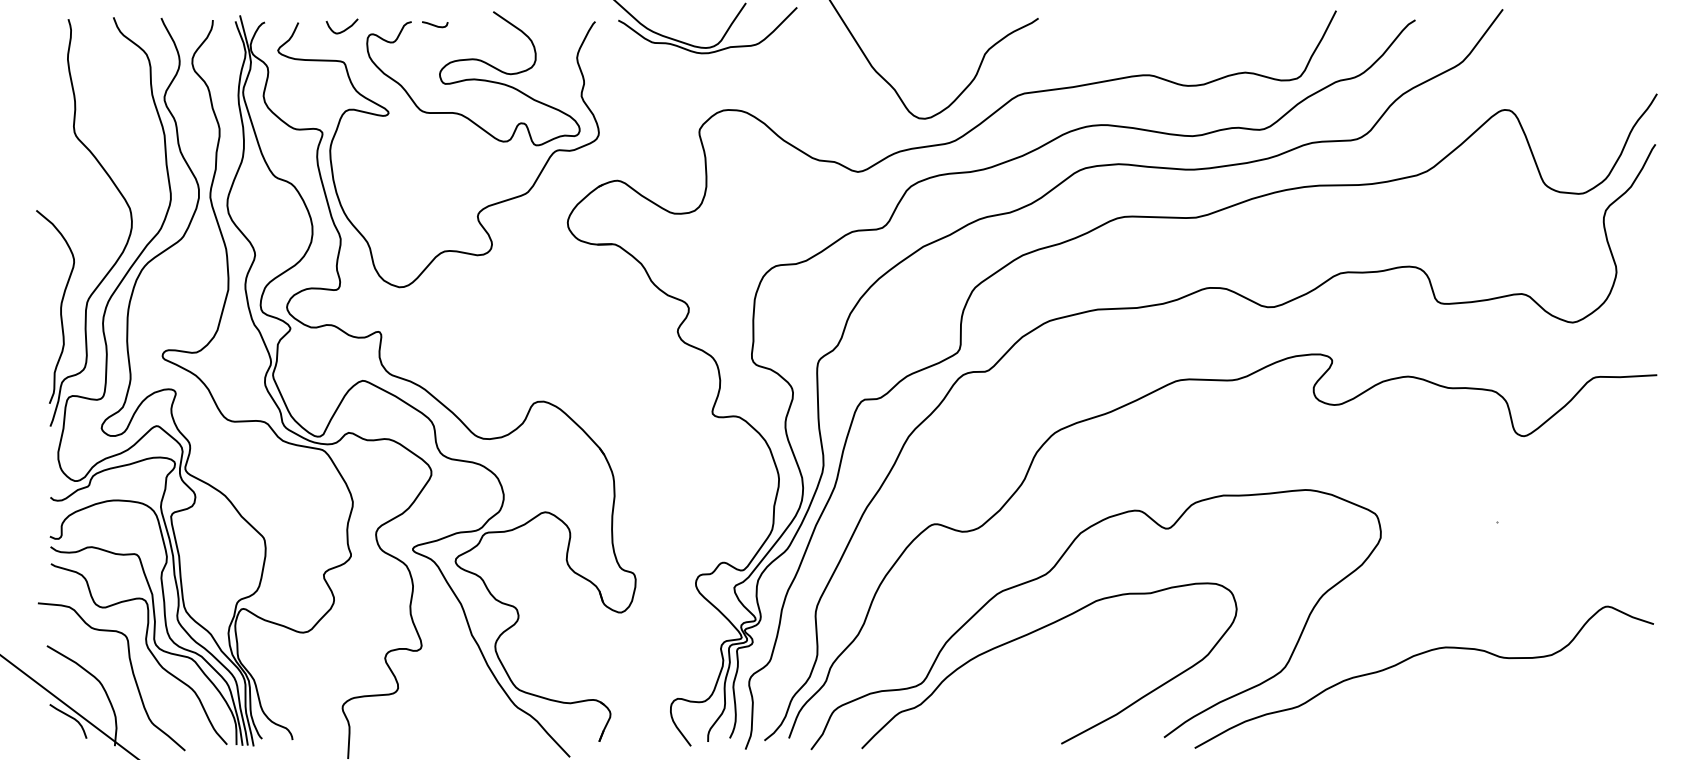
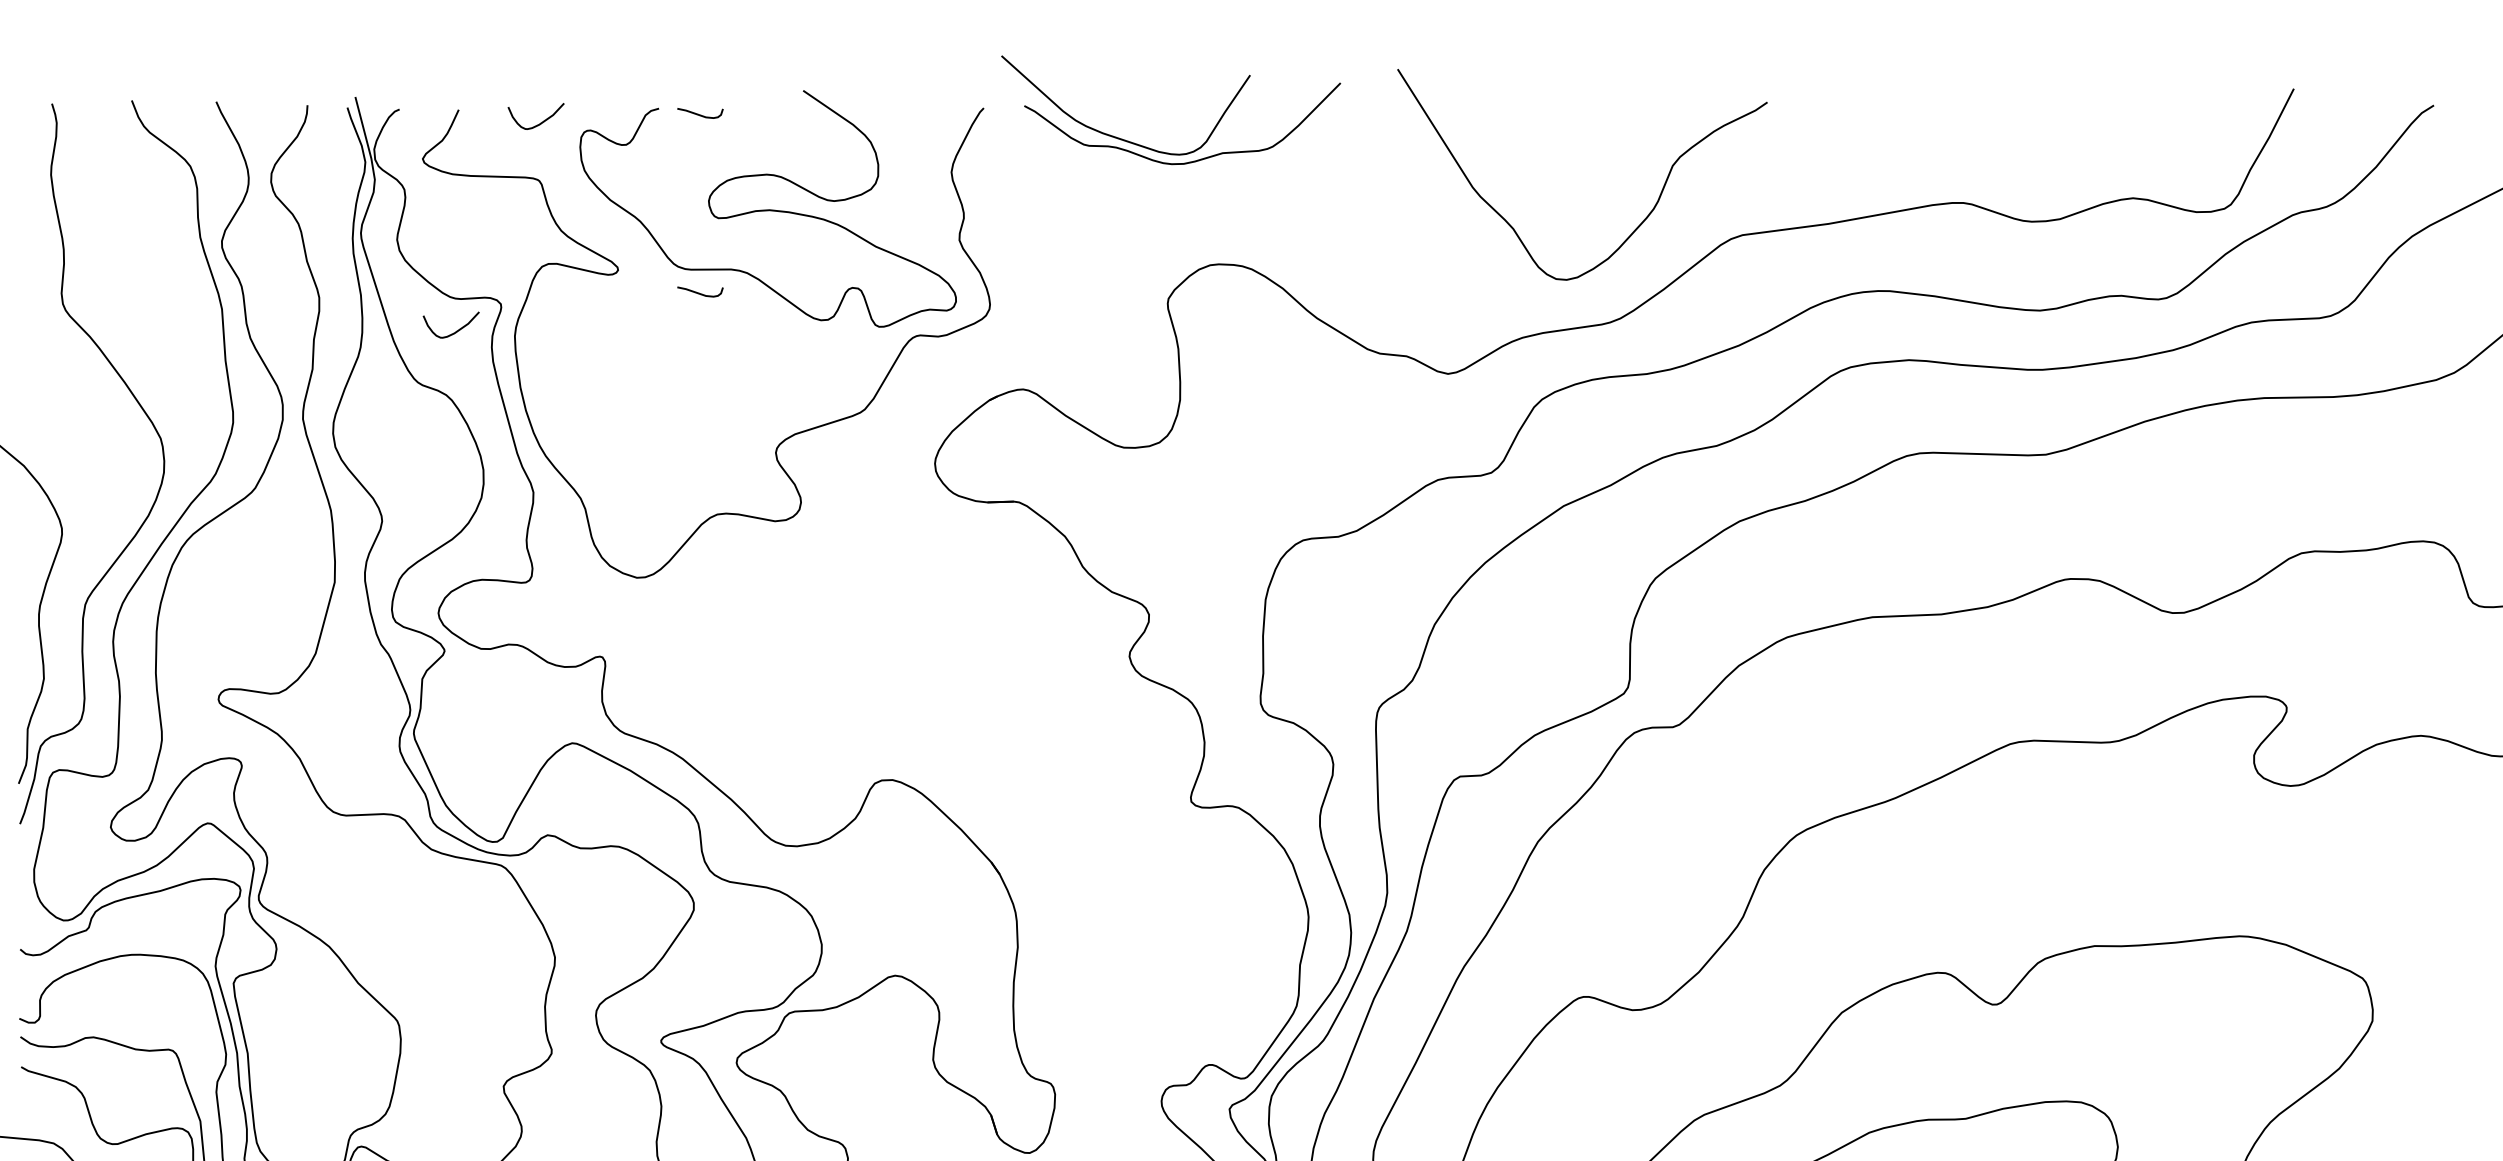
curve: (434, 125) -> (699, 291), added
curve: (294, 148) -> (451, 332), added

